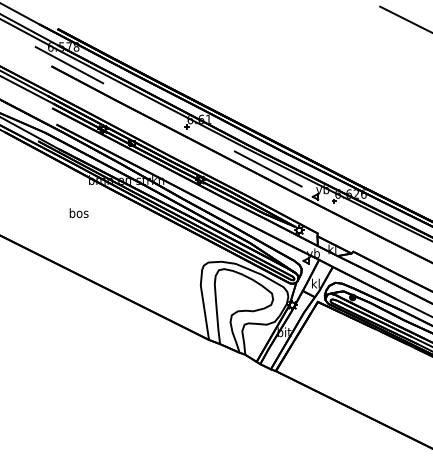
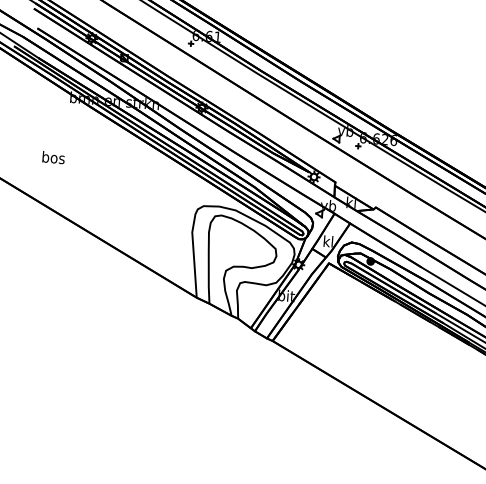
line: (267, 168) -> (282, 100), removed
text: (78, 212) -> (53, 156), moved

